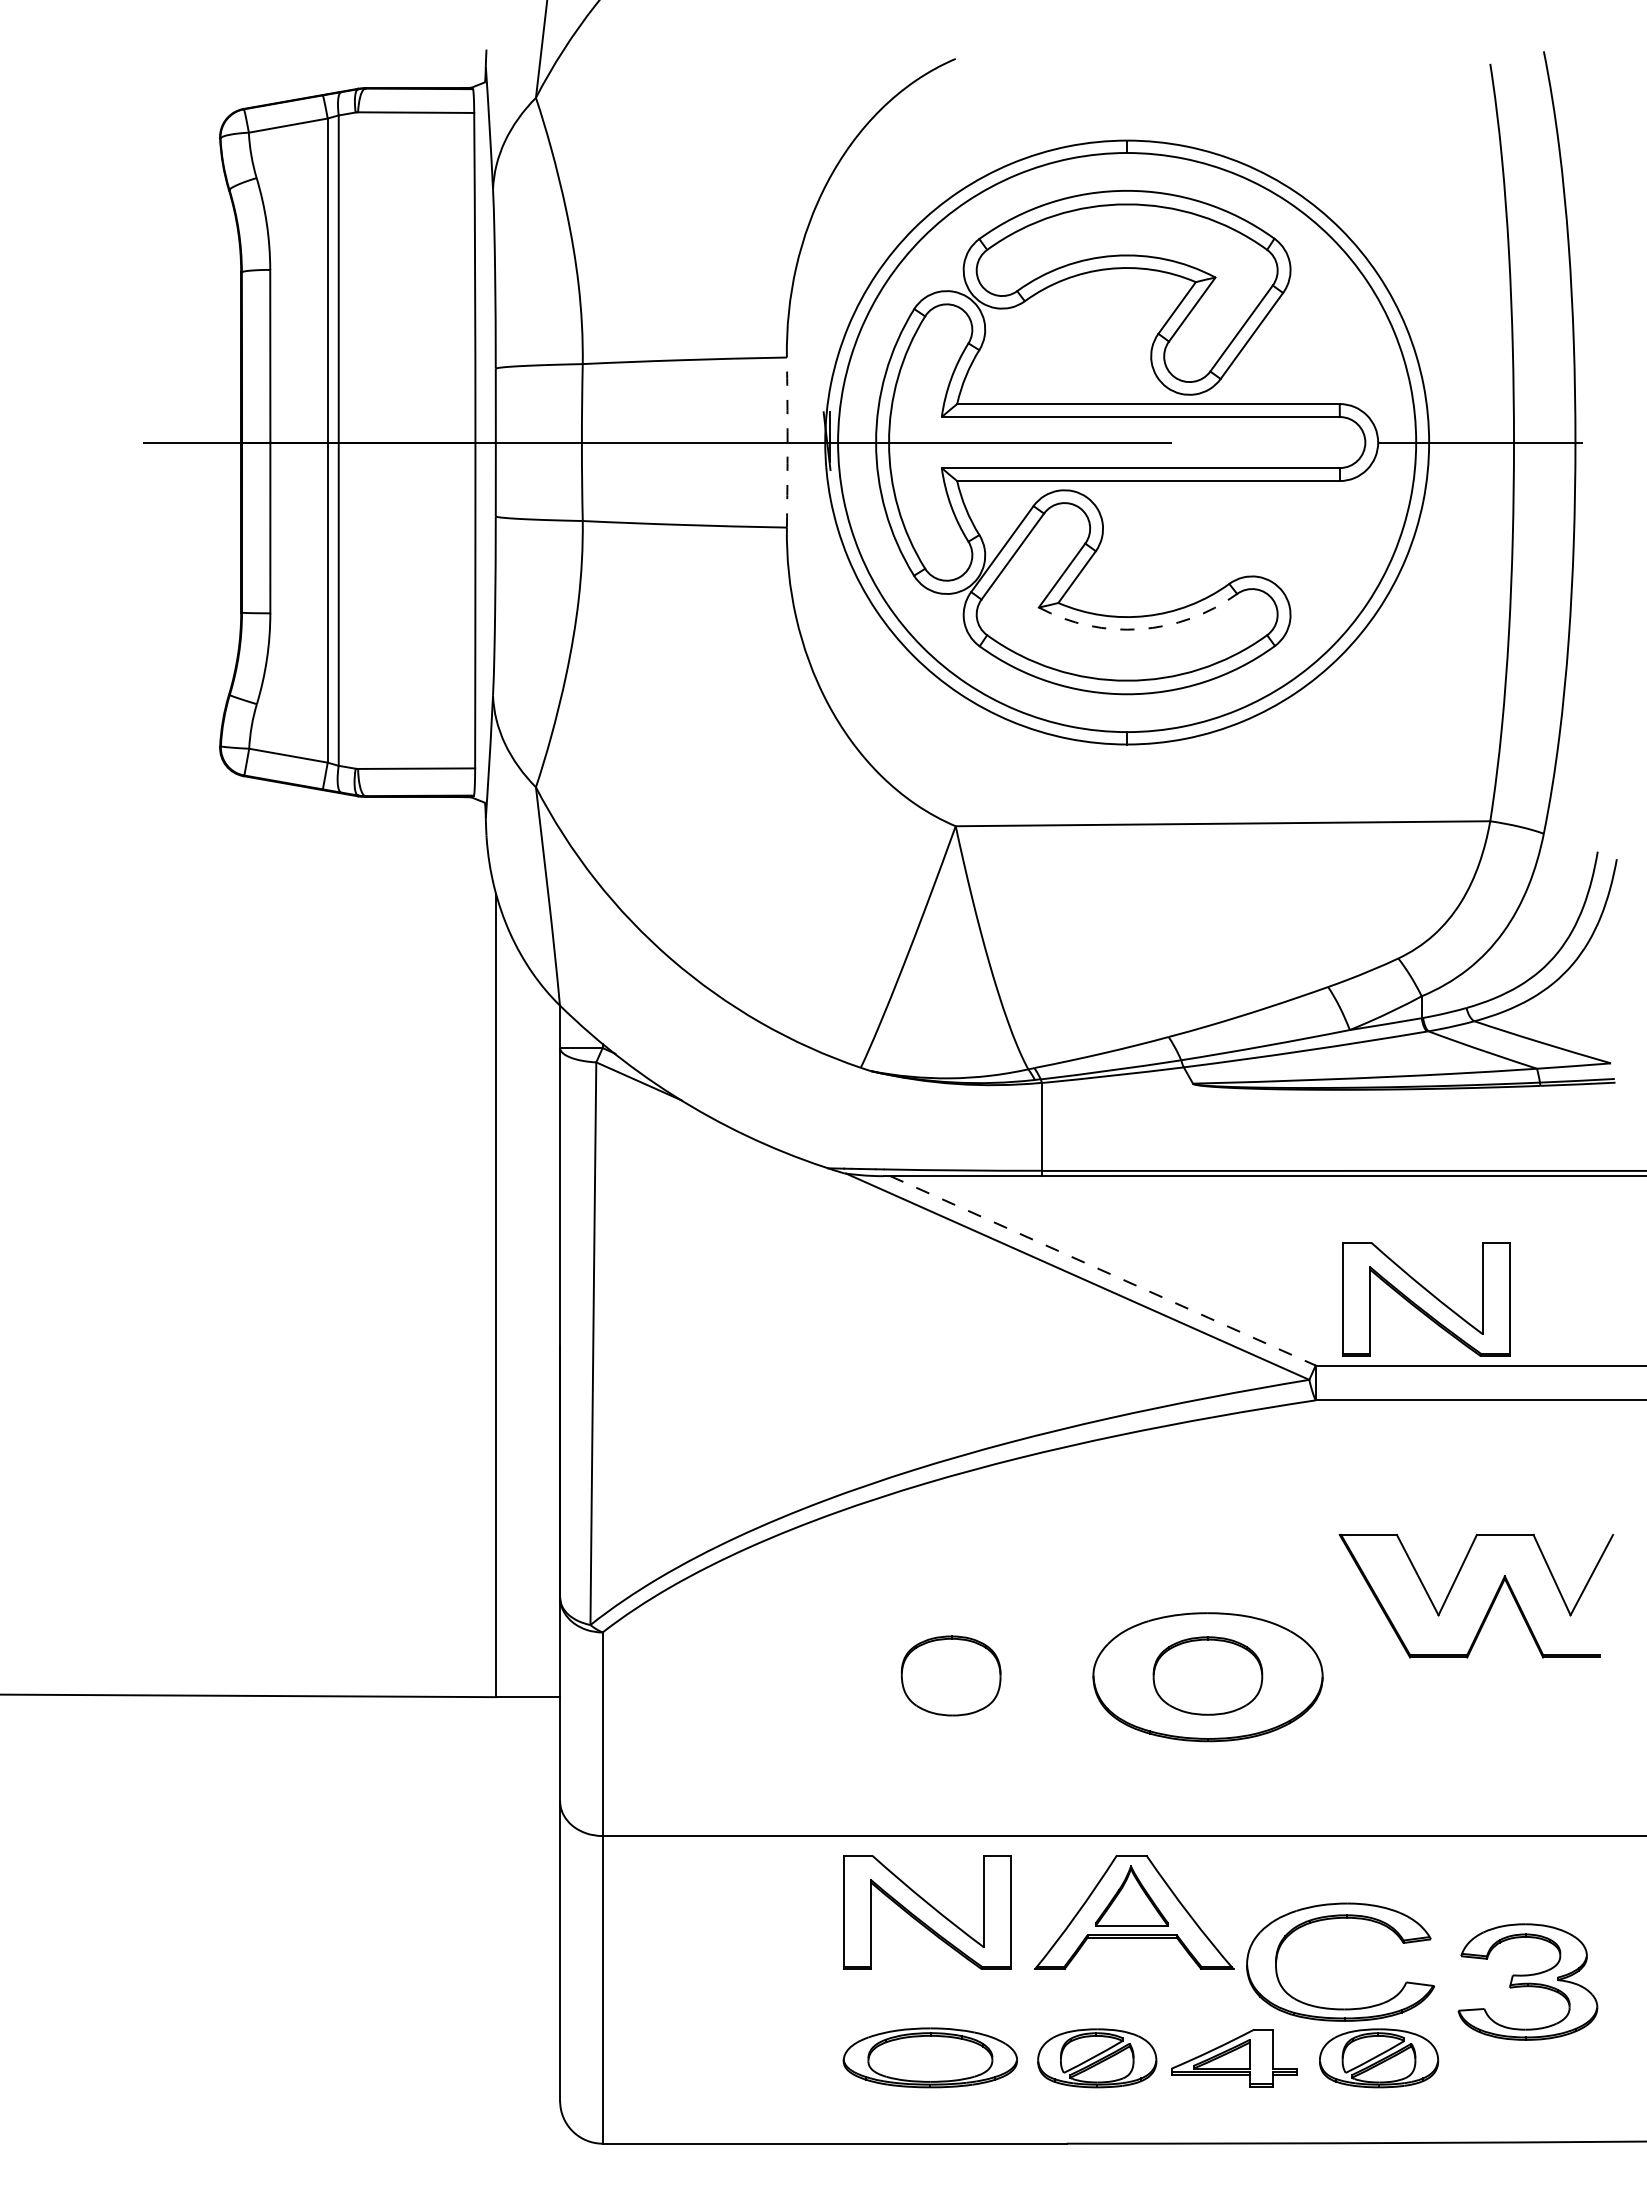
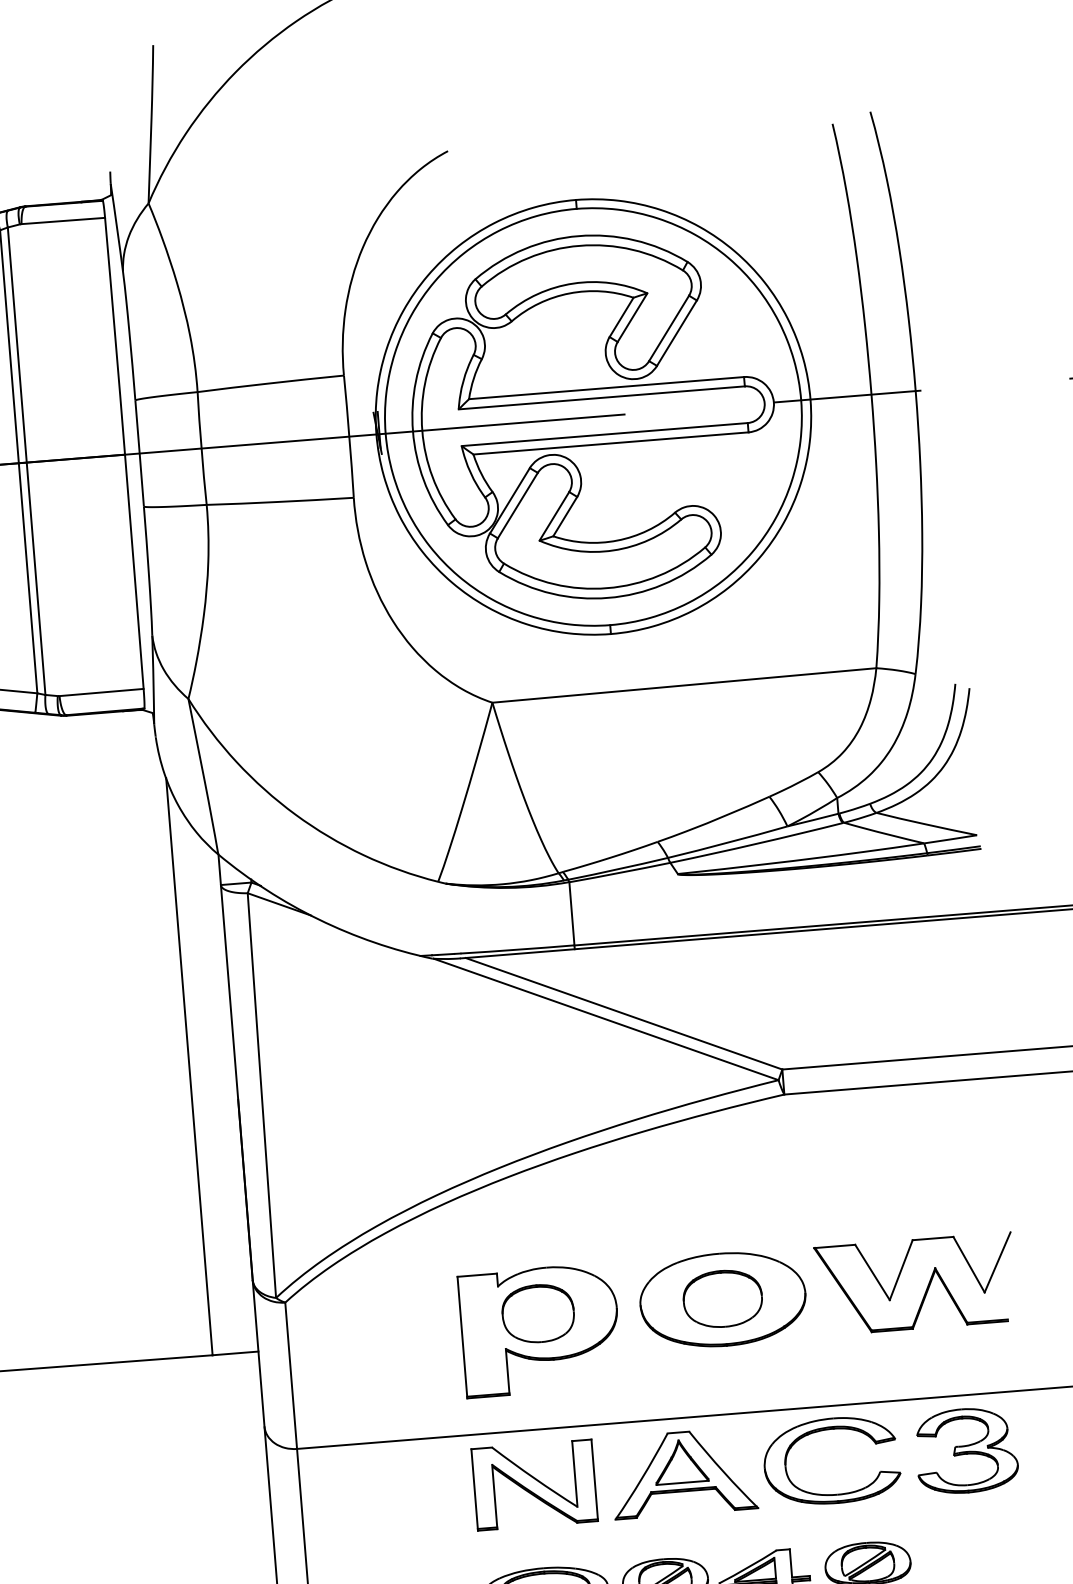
arc: (787, 442) -> (349, 436), dashed -> solid
arc: (1139, 629) -> (613, 550), dashed -> solid
line: (1103, 1270) -> (624, 1013), dashed -> solid
part: (1426, 1299) -> (858, 1015), removed
part: (1490, 1603) -> (926, 1288), moved
part: (952, 1698) -> (540, 1329), added
part: (1335, 1919) -> (825, 1430), moved
part: (1527, 1981) -> (966, 1450), moved

